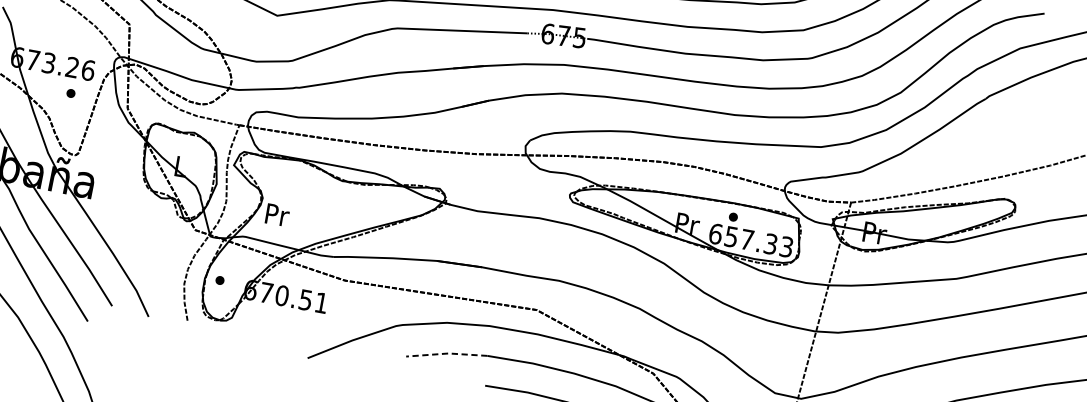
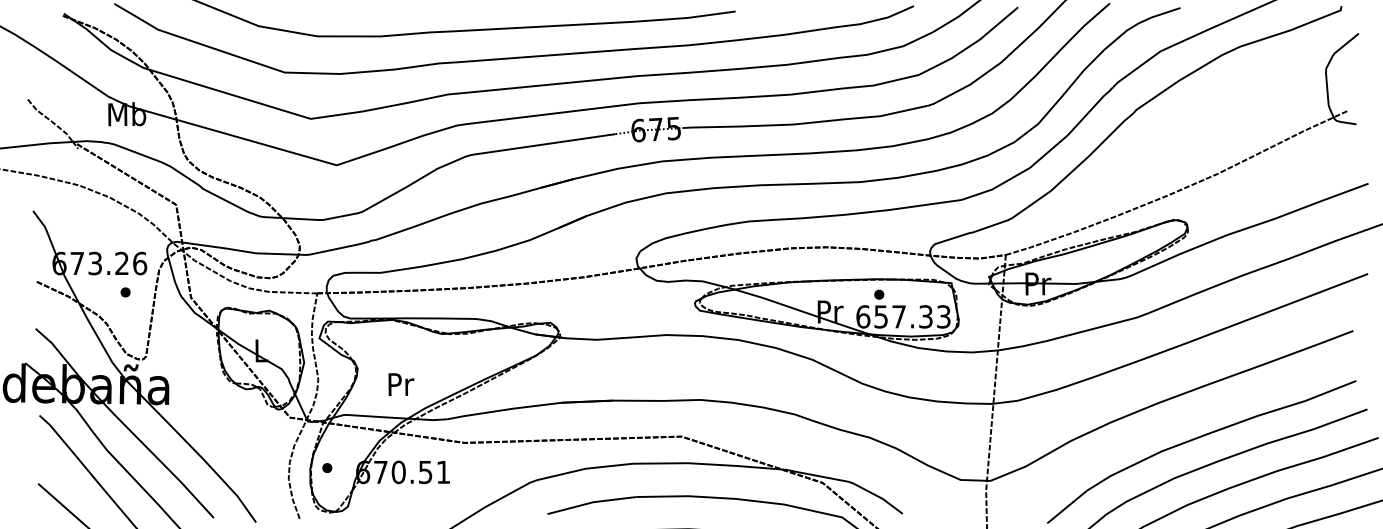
text: (277, 215) -> (401, 384), moved
line: (446, 353) -> (591, 502), dashed -> solid

